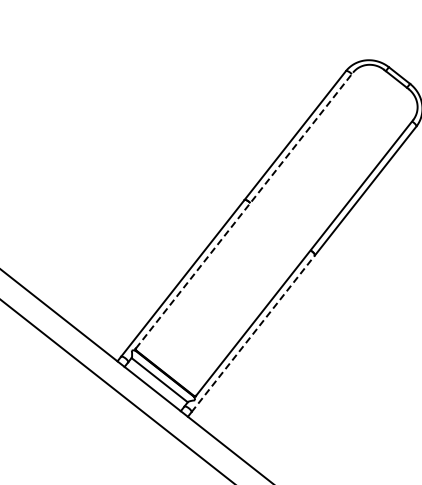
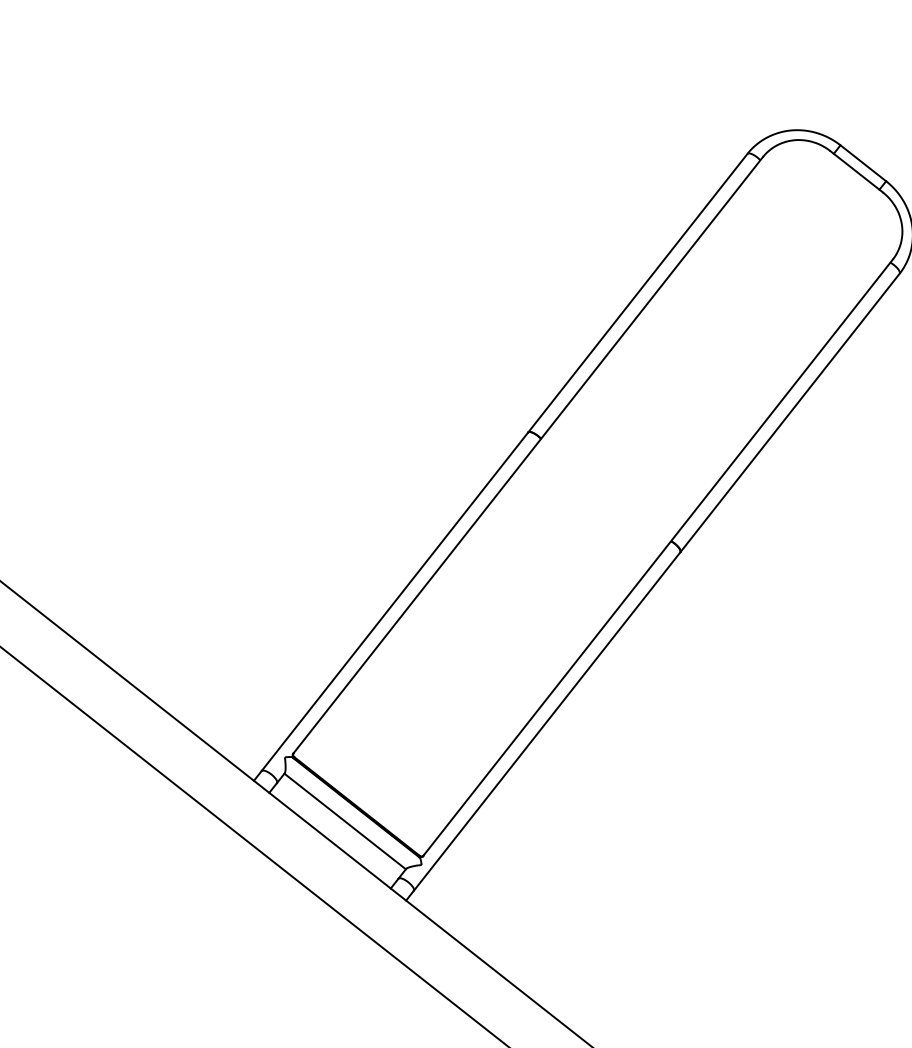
line: (244, 210) -> (528, 454), dashed -> solid
line: (253, 333) -> (547, 720), dashed -> solid

